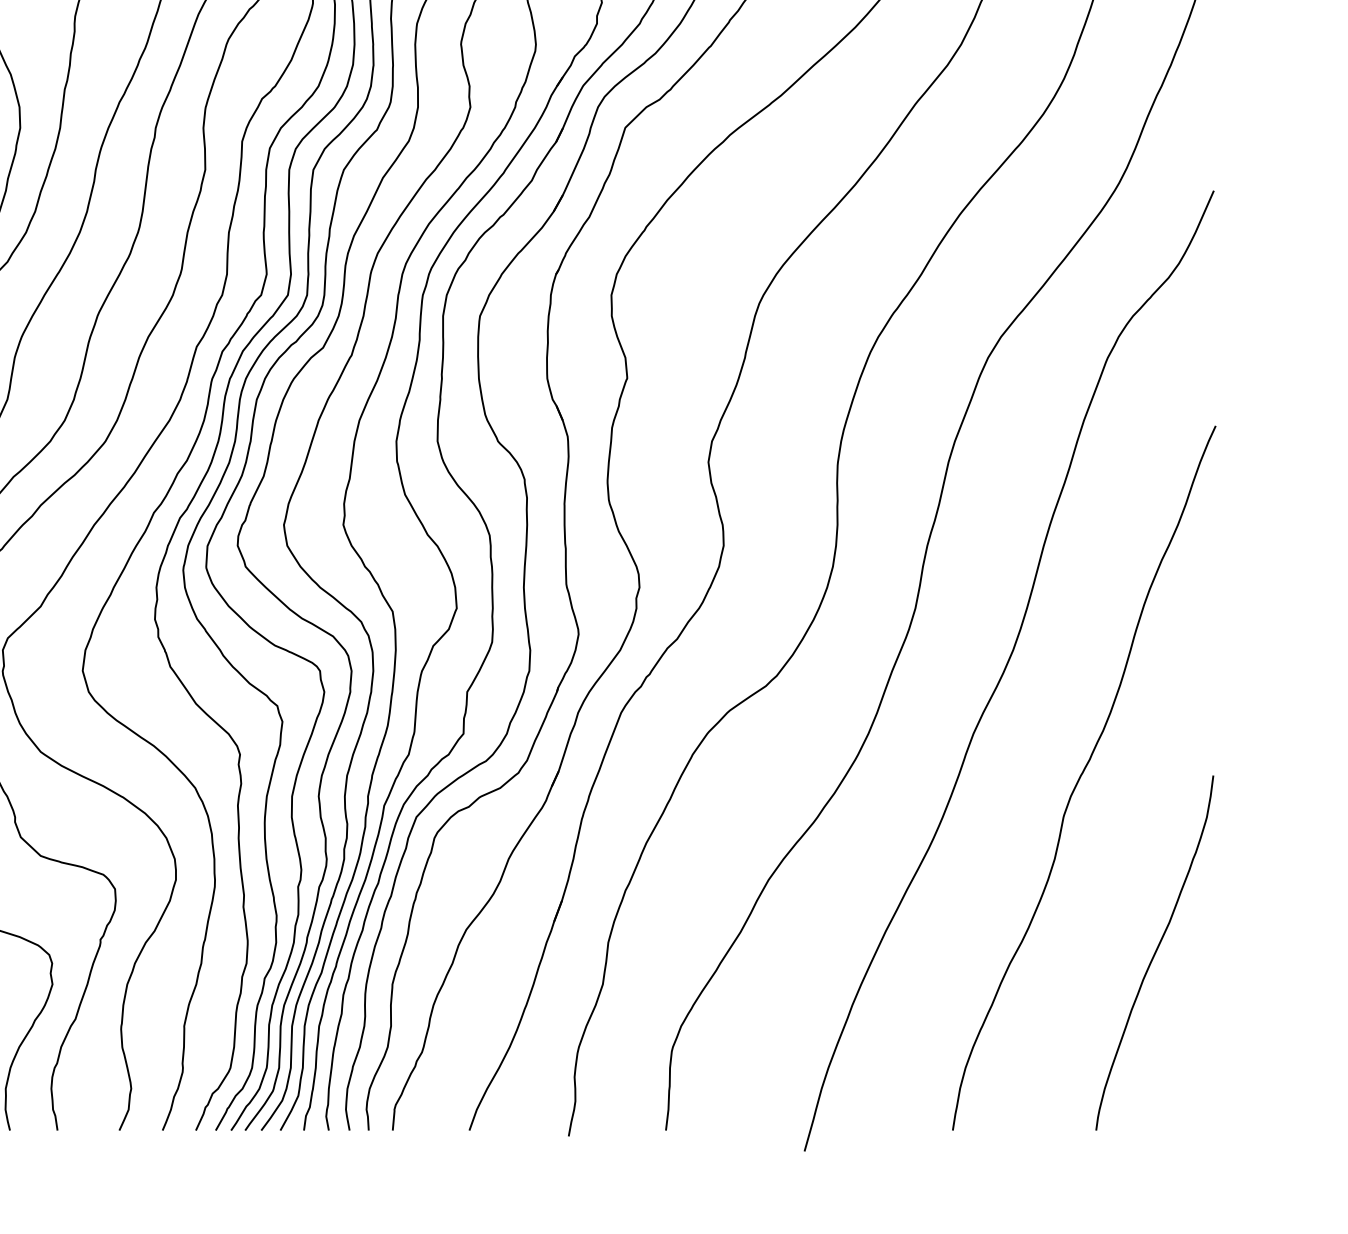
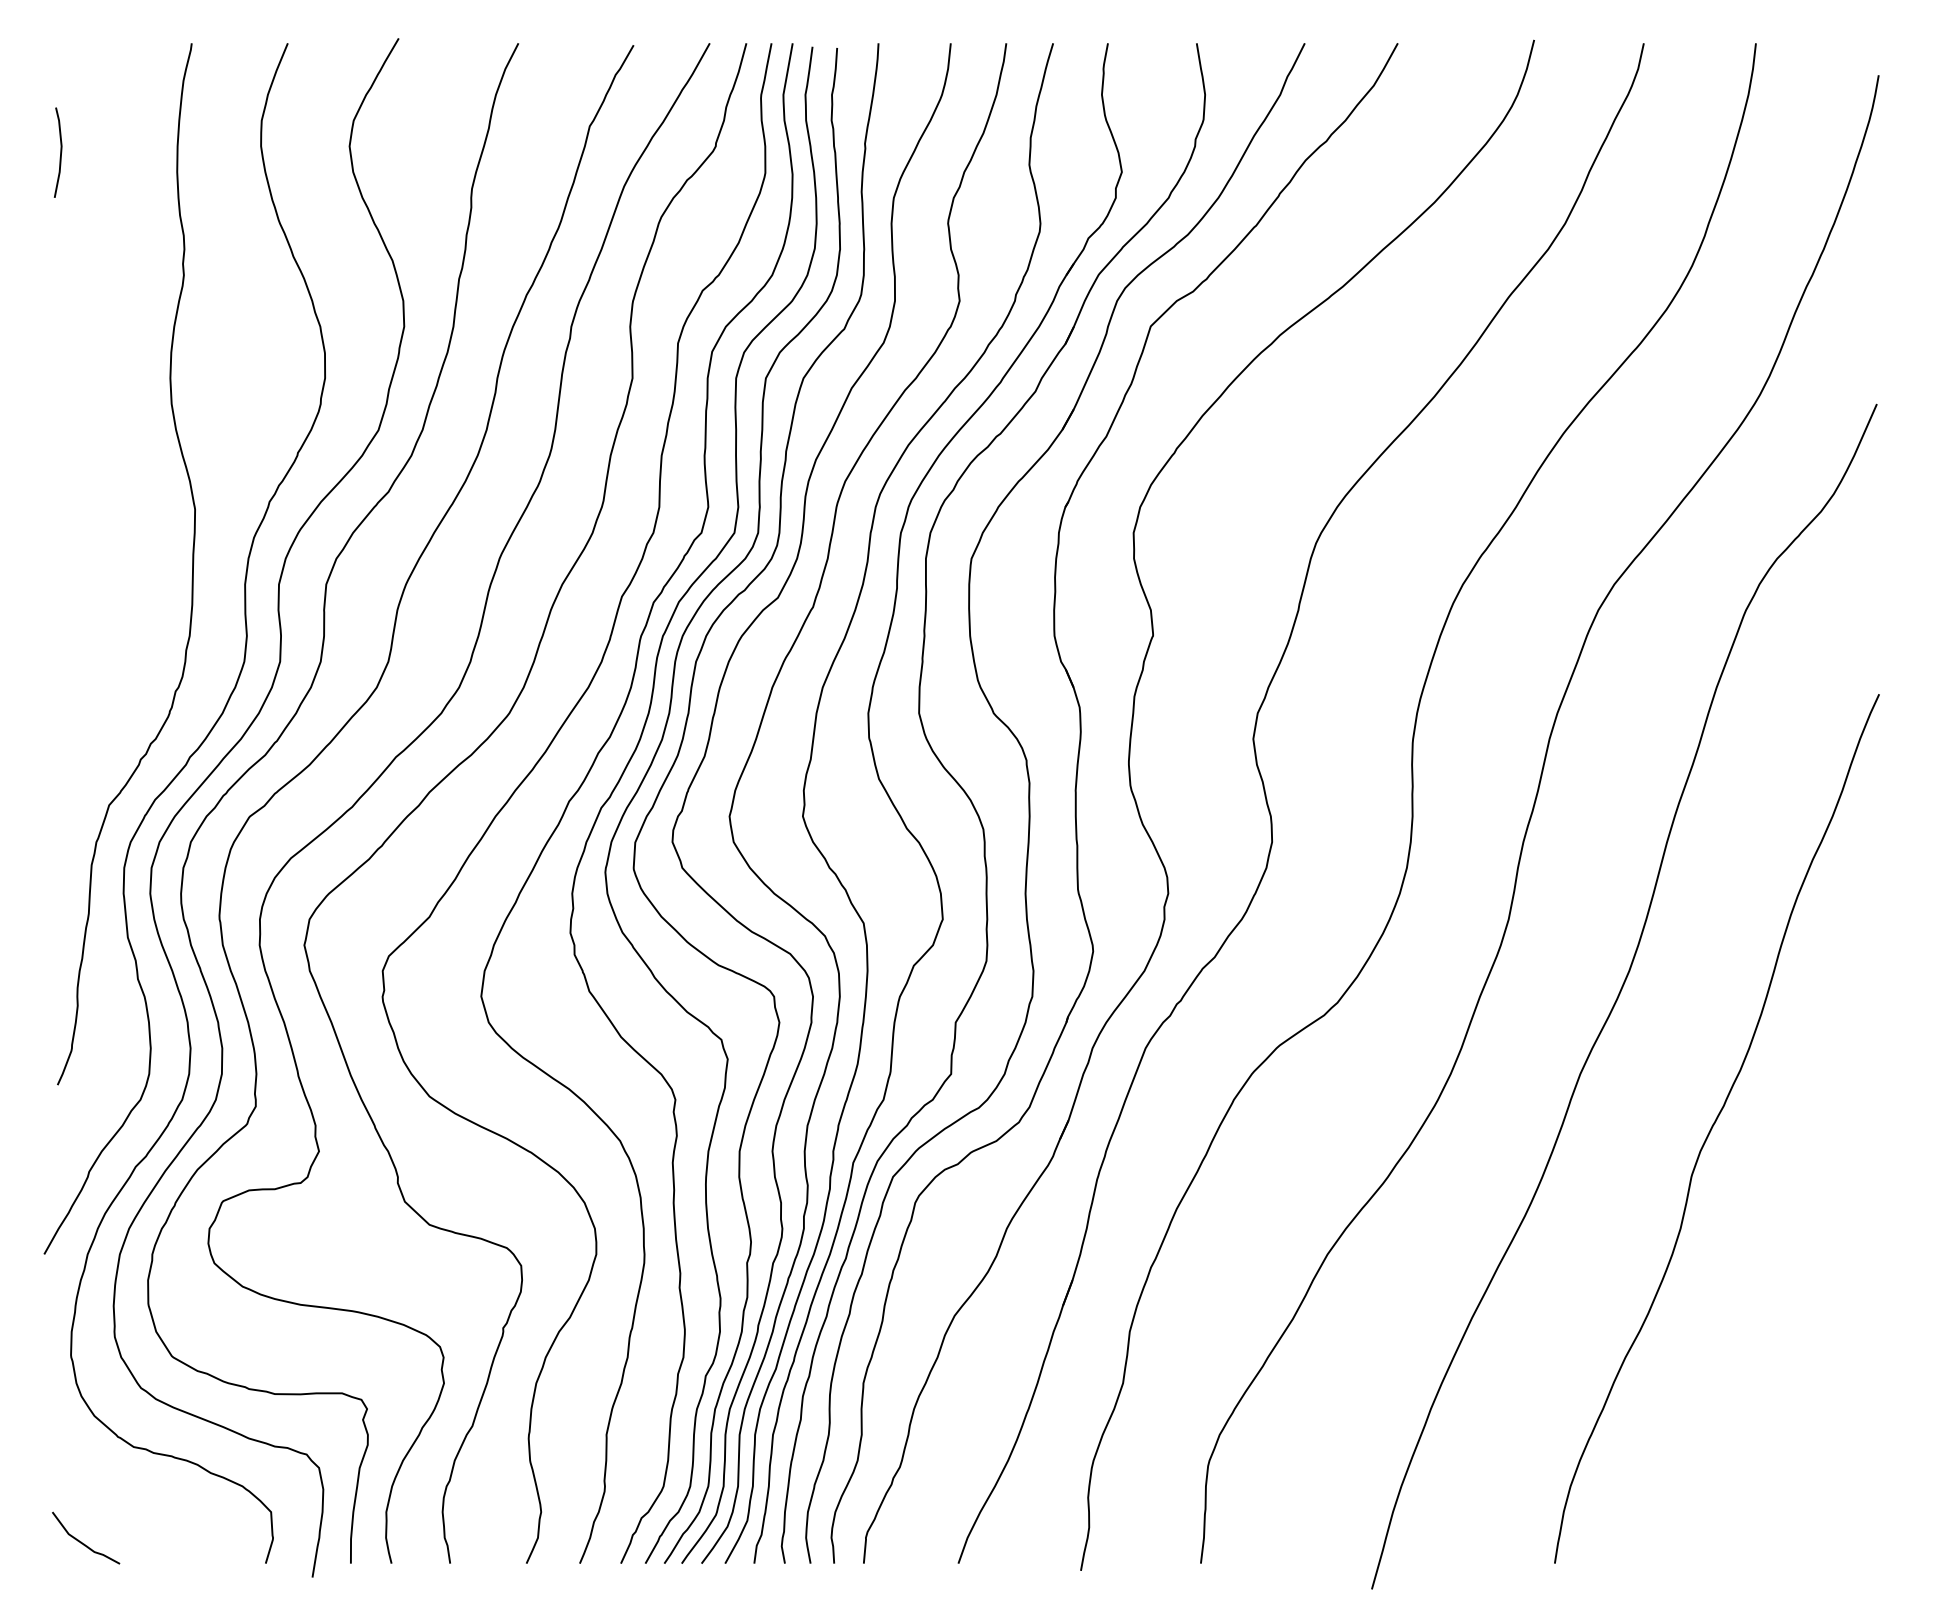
curve: (1155, 952) -> (1804, 1344), removed

